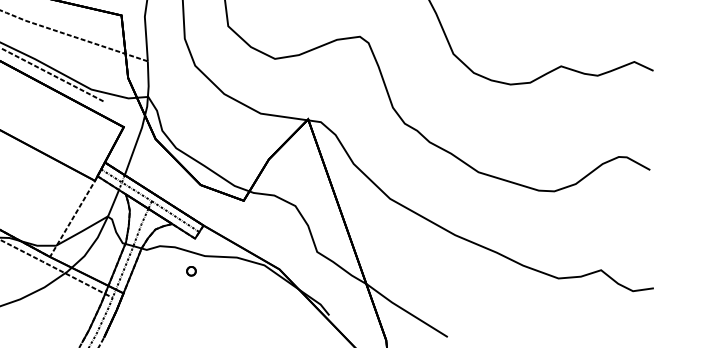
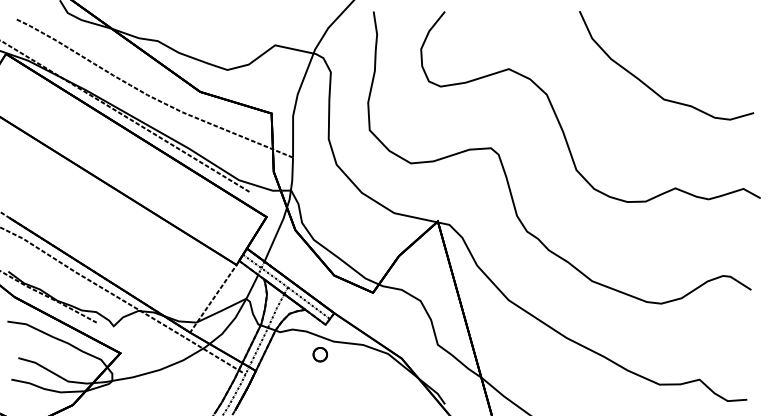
part: (190, 271) -> (319, 354), size x1.67

